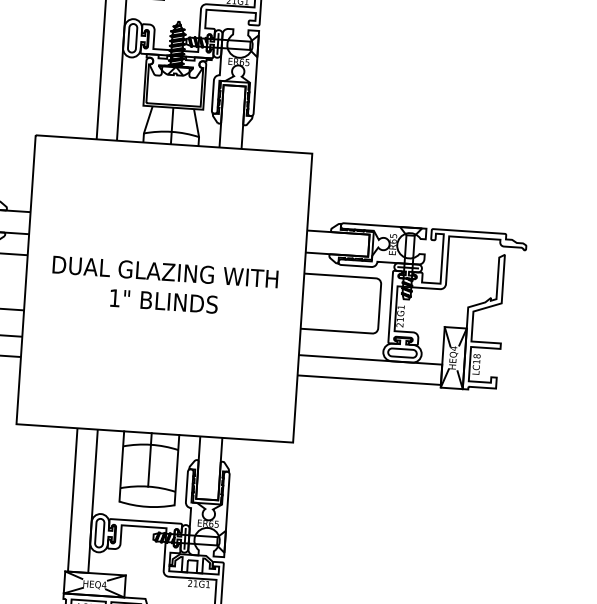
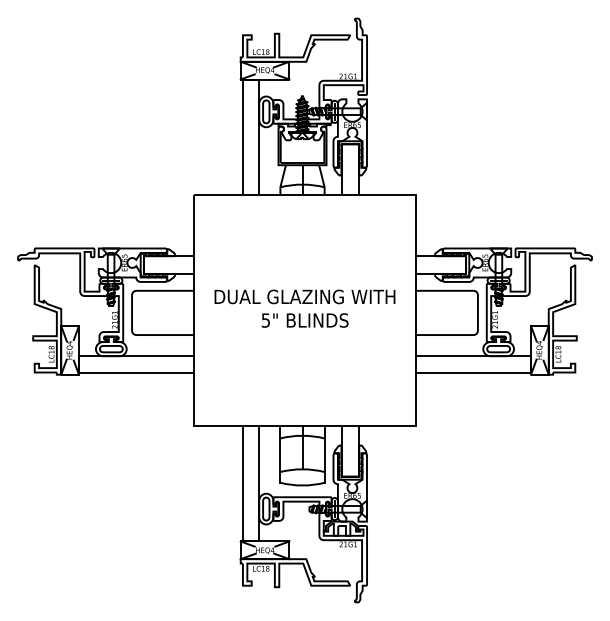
text: (114, 298) -> (265, 320), 1" -> 5"

